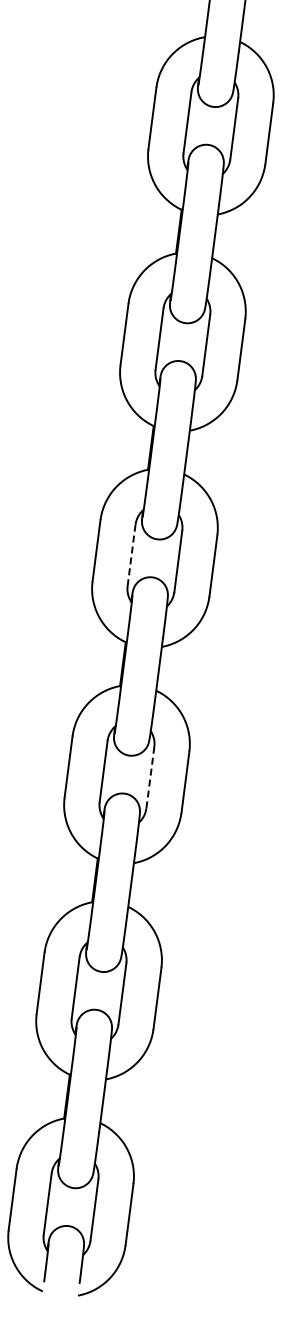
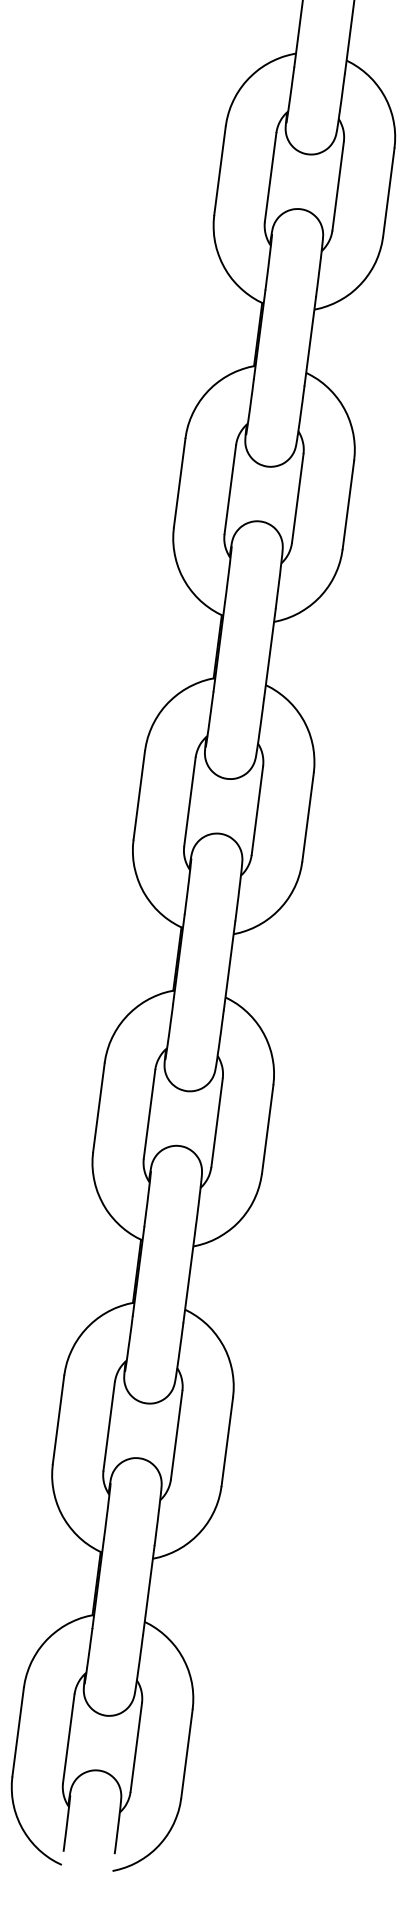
line: (131, 555) -> (189, 802), dashed -> solid
line: (150, 777) -> (217, 1122), dashed -> solid

